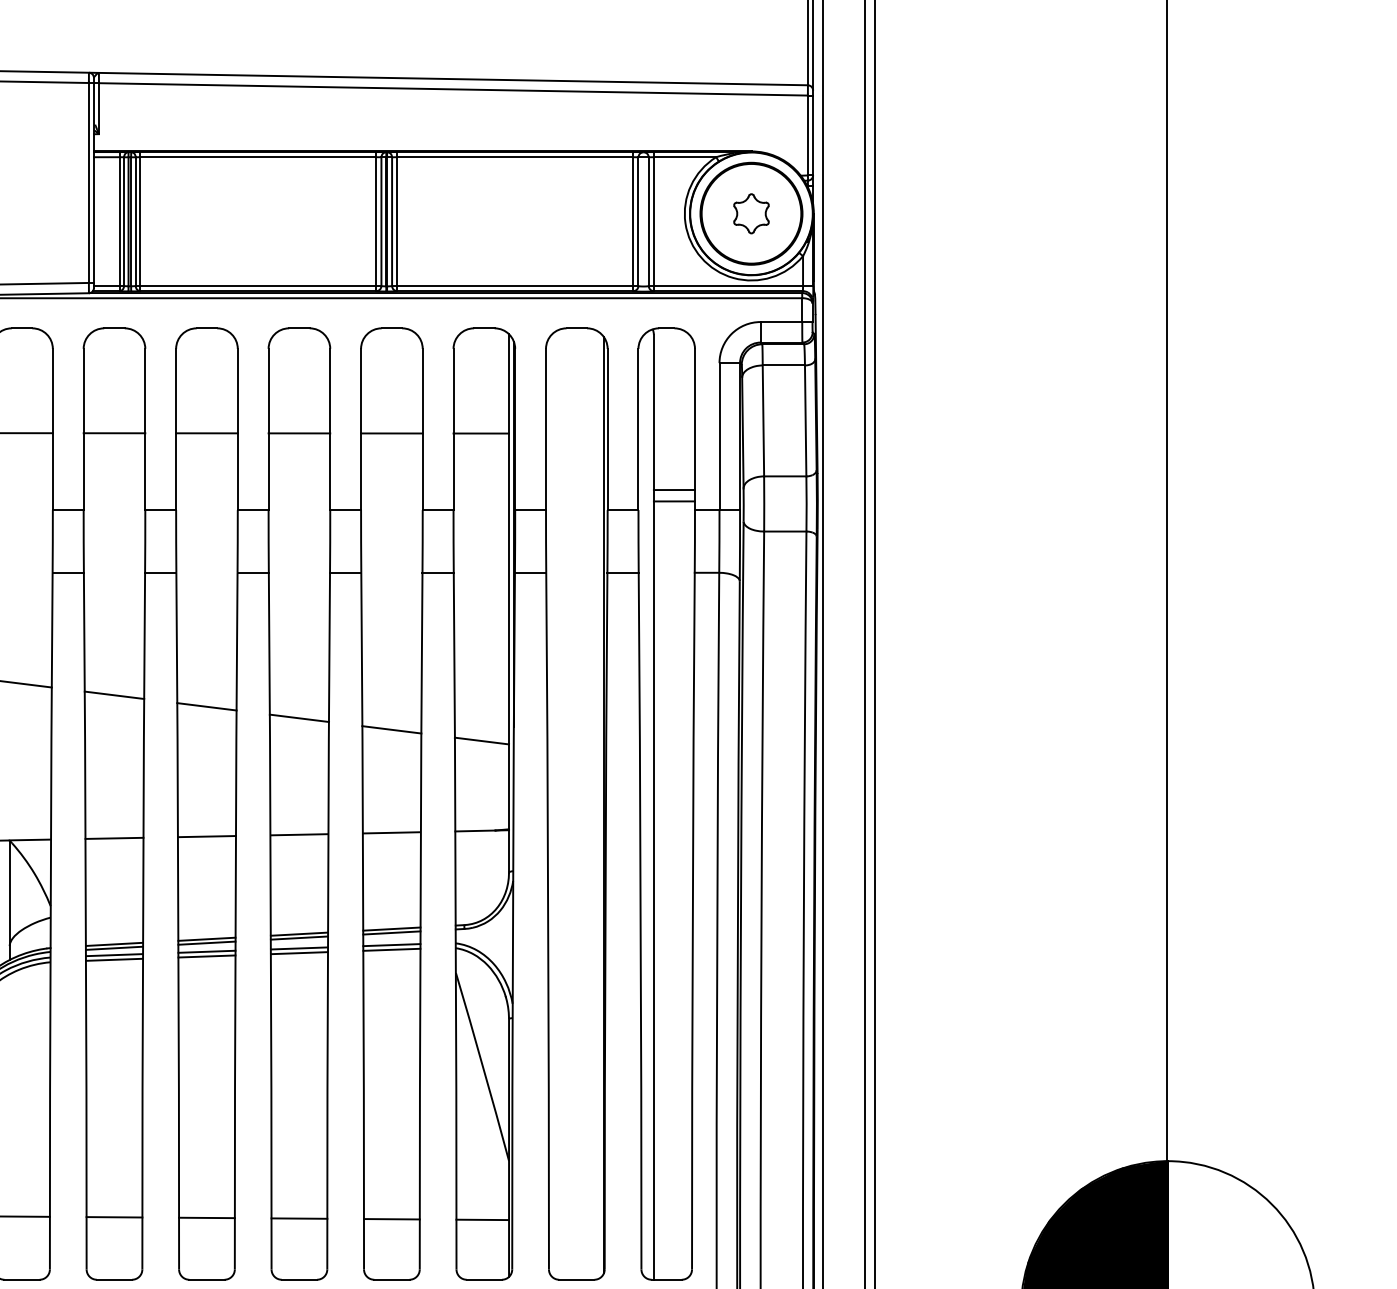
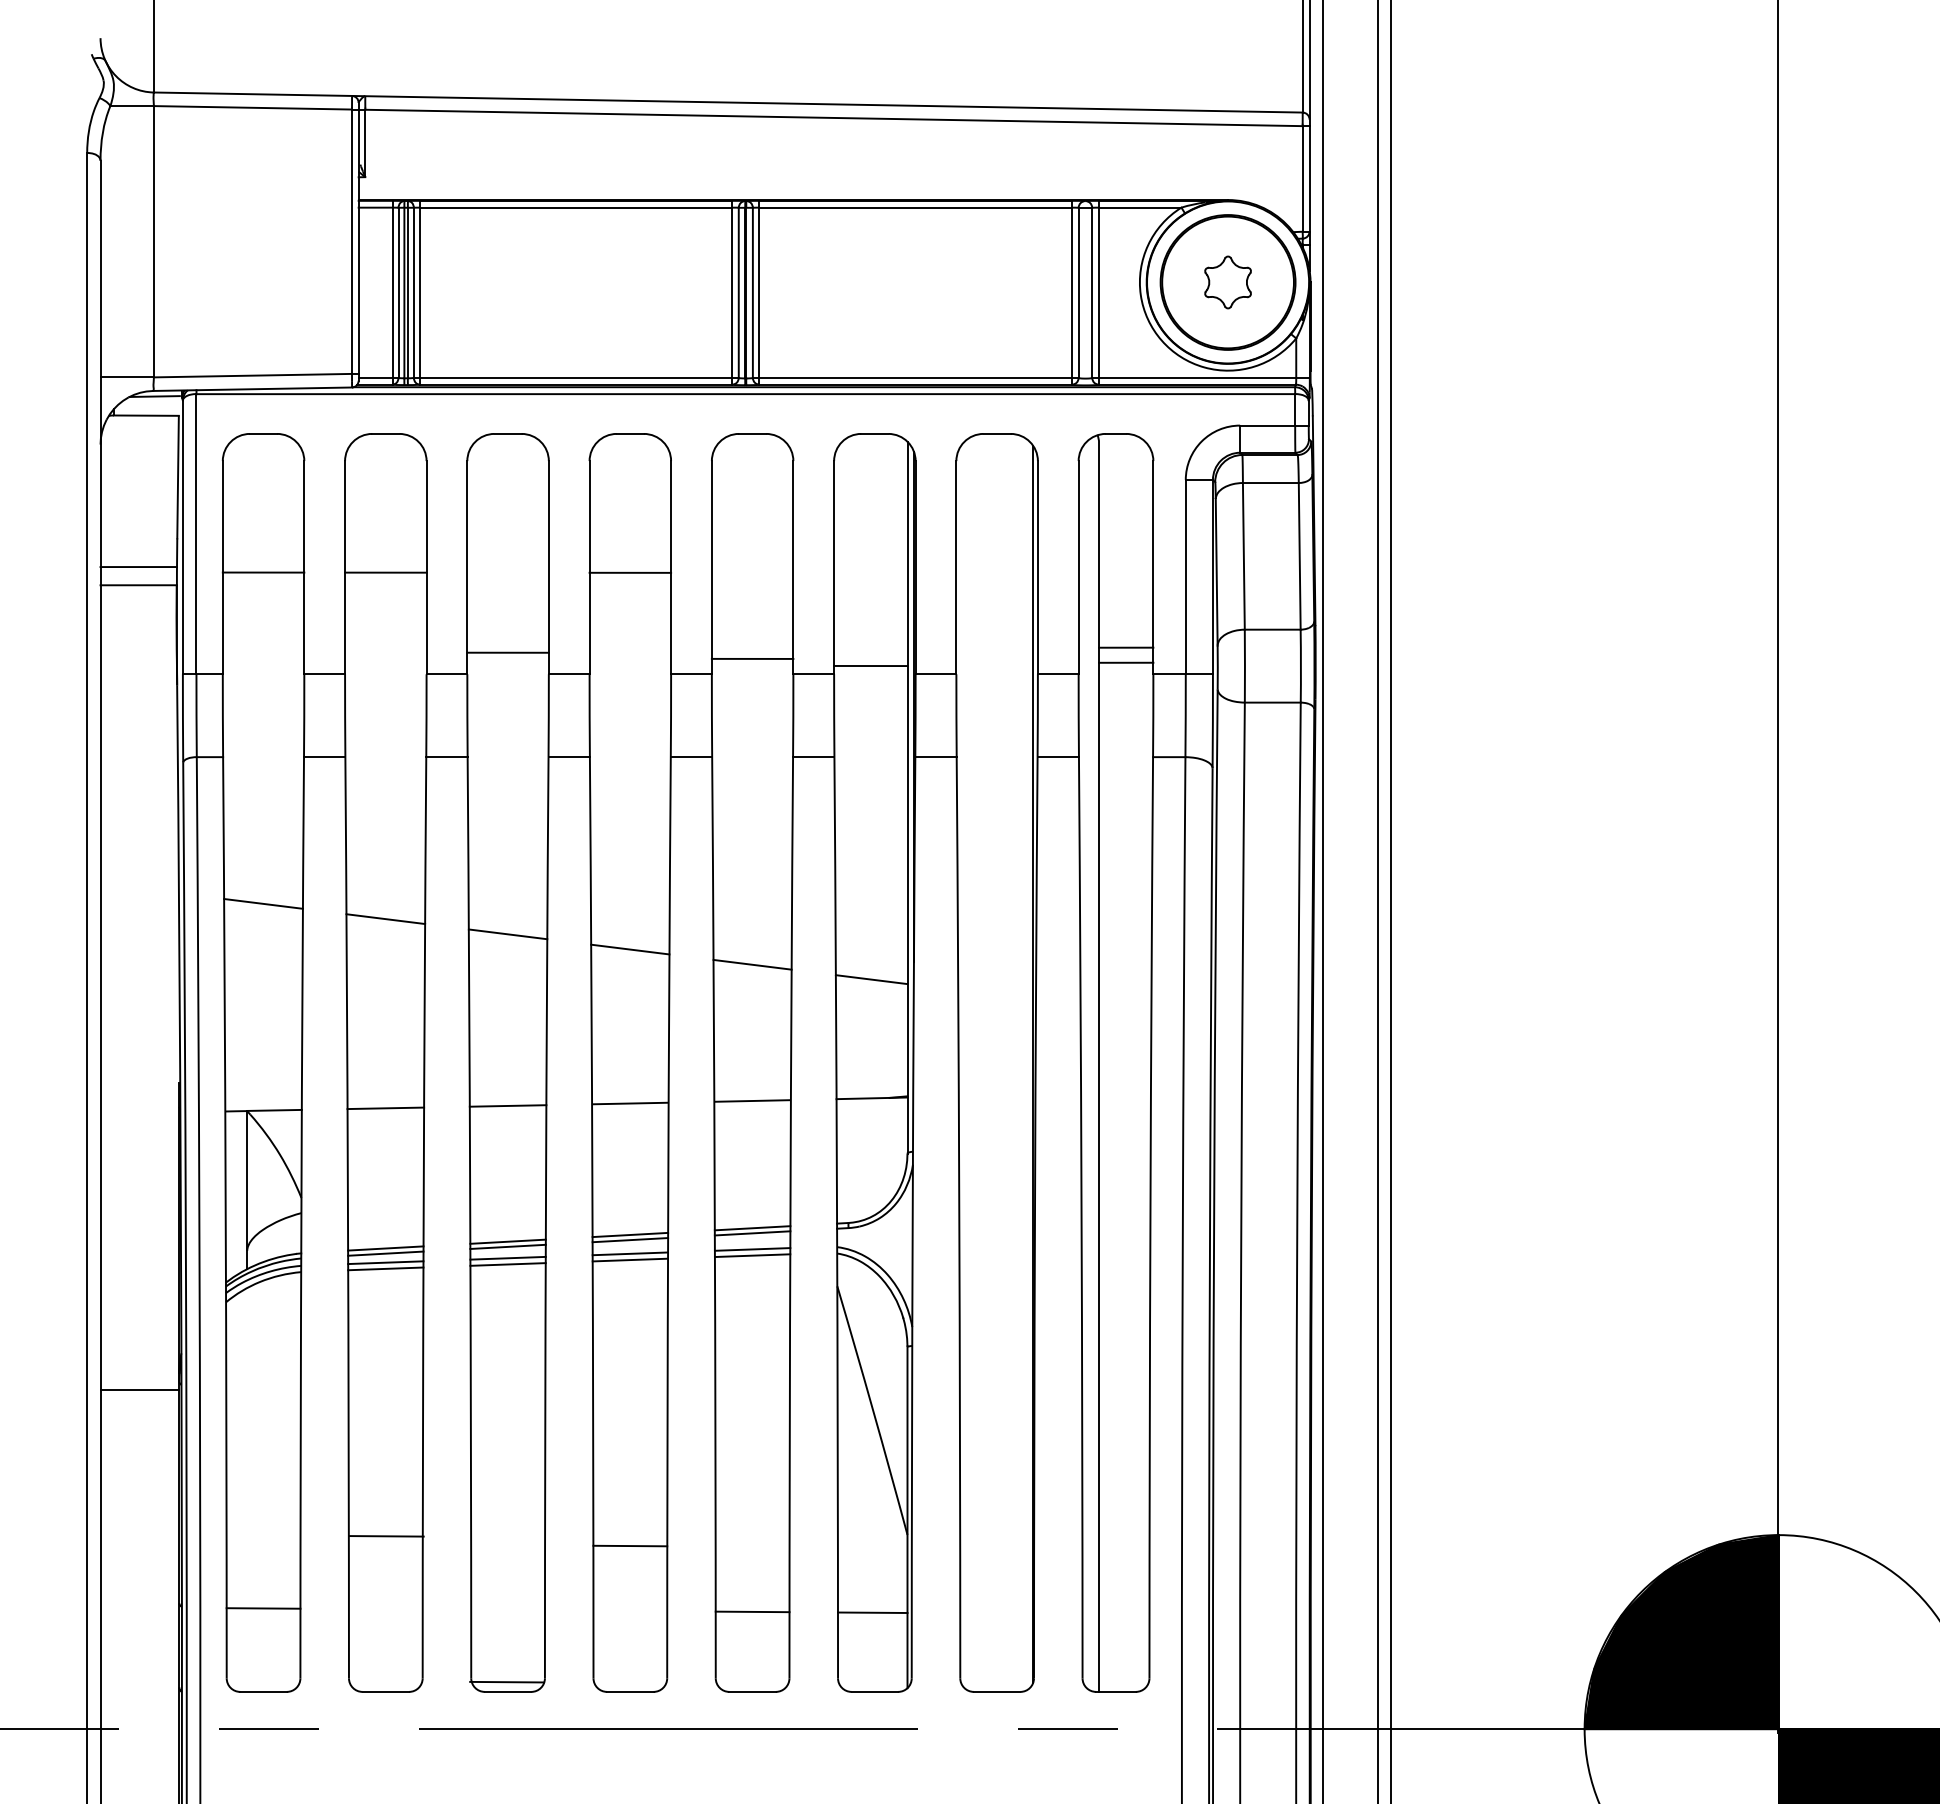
line: (206, 433) -> (507, 652), moved
line: (391, 433) -> (752, 658), moved
line: (481, 433) -> (870, 665), moved
line: (114, 1217) -> (386, 1536), moved
line: (206, 1217) -> (506, 1681), moved
line: (299, 1218) -> (630, 1545), moved

